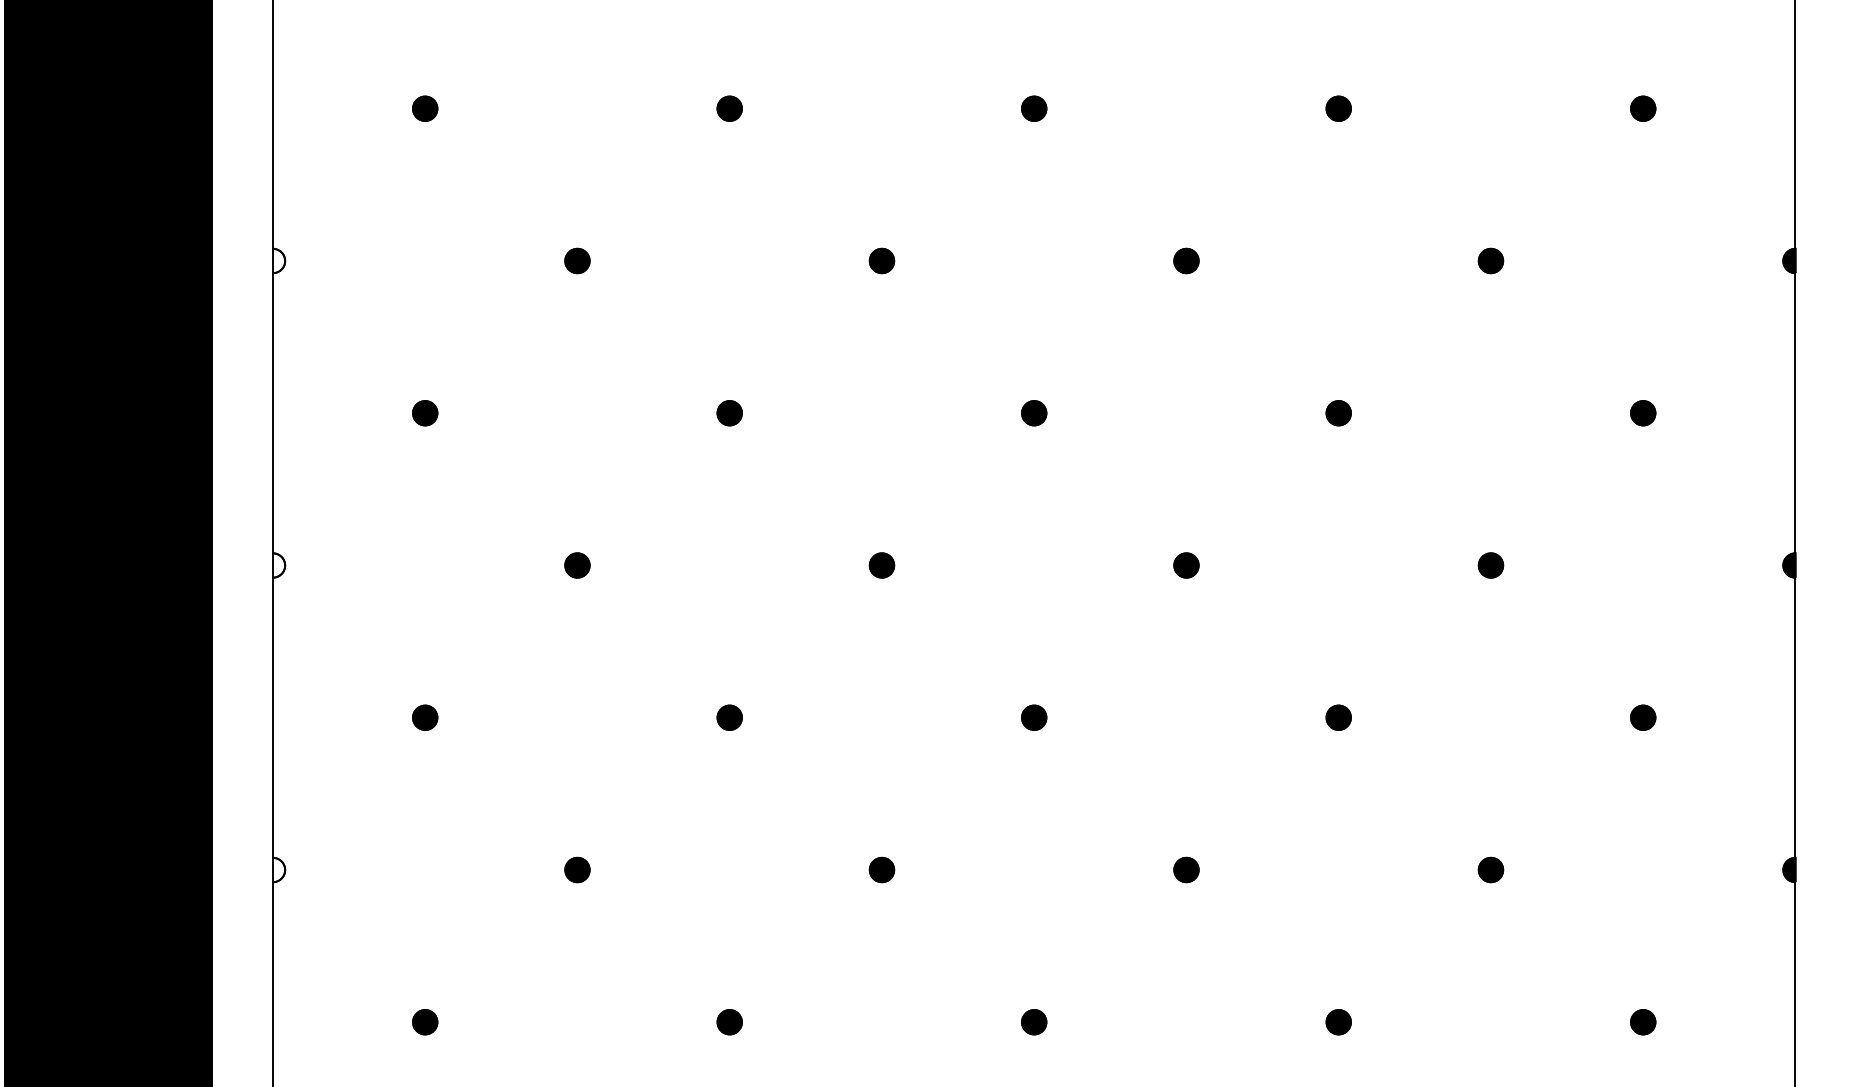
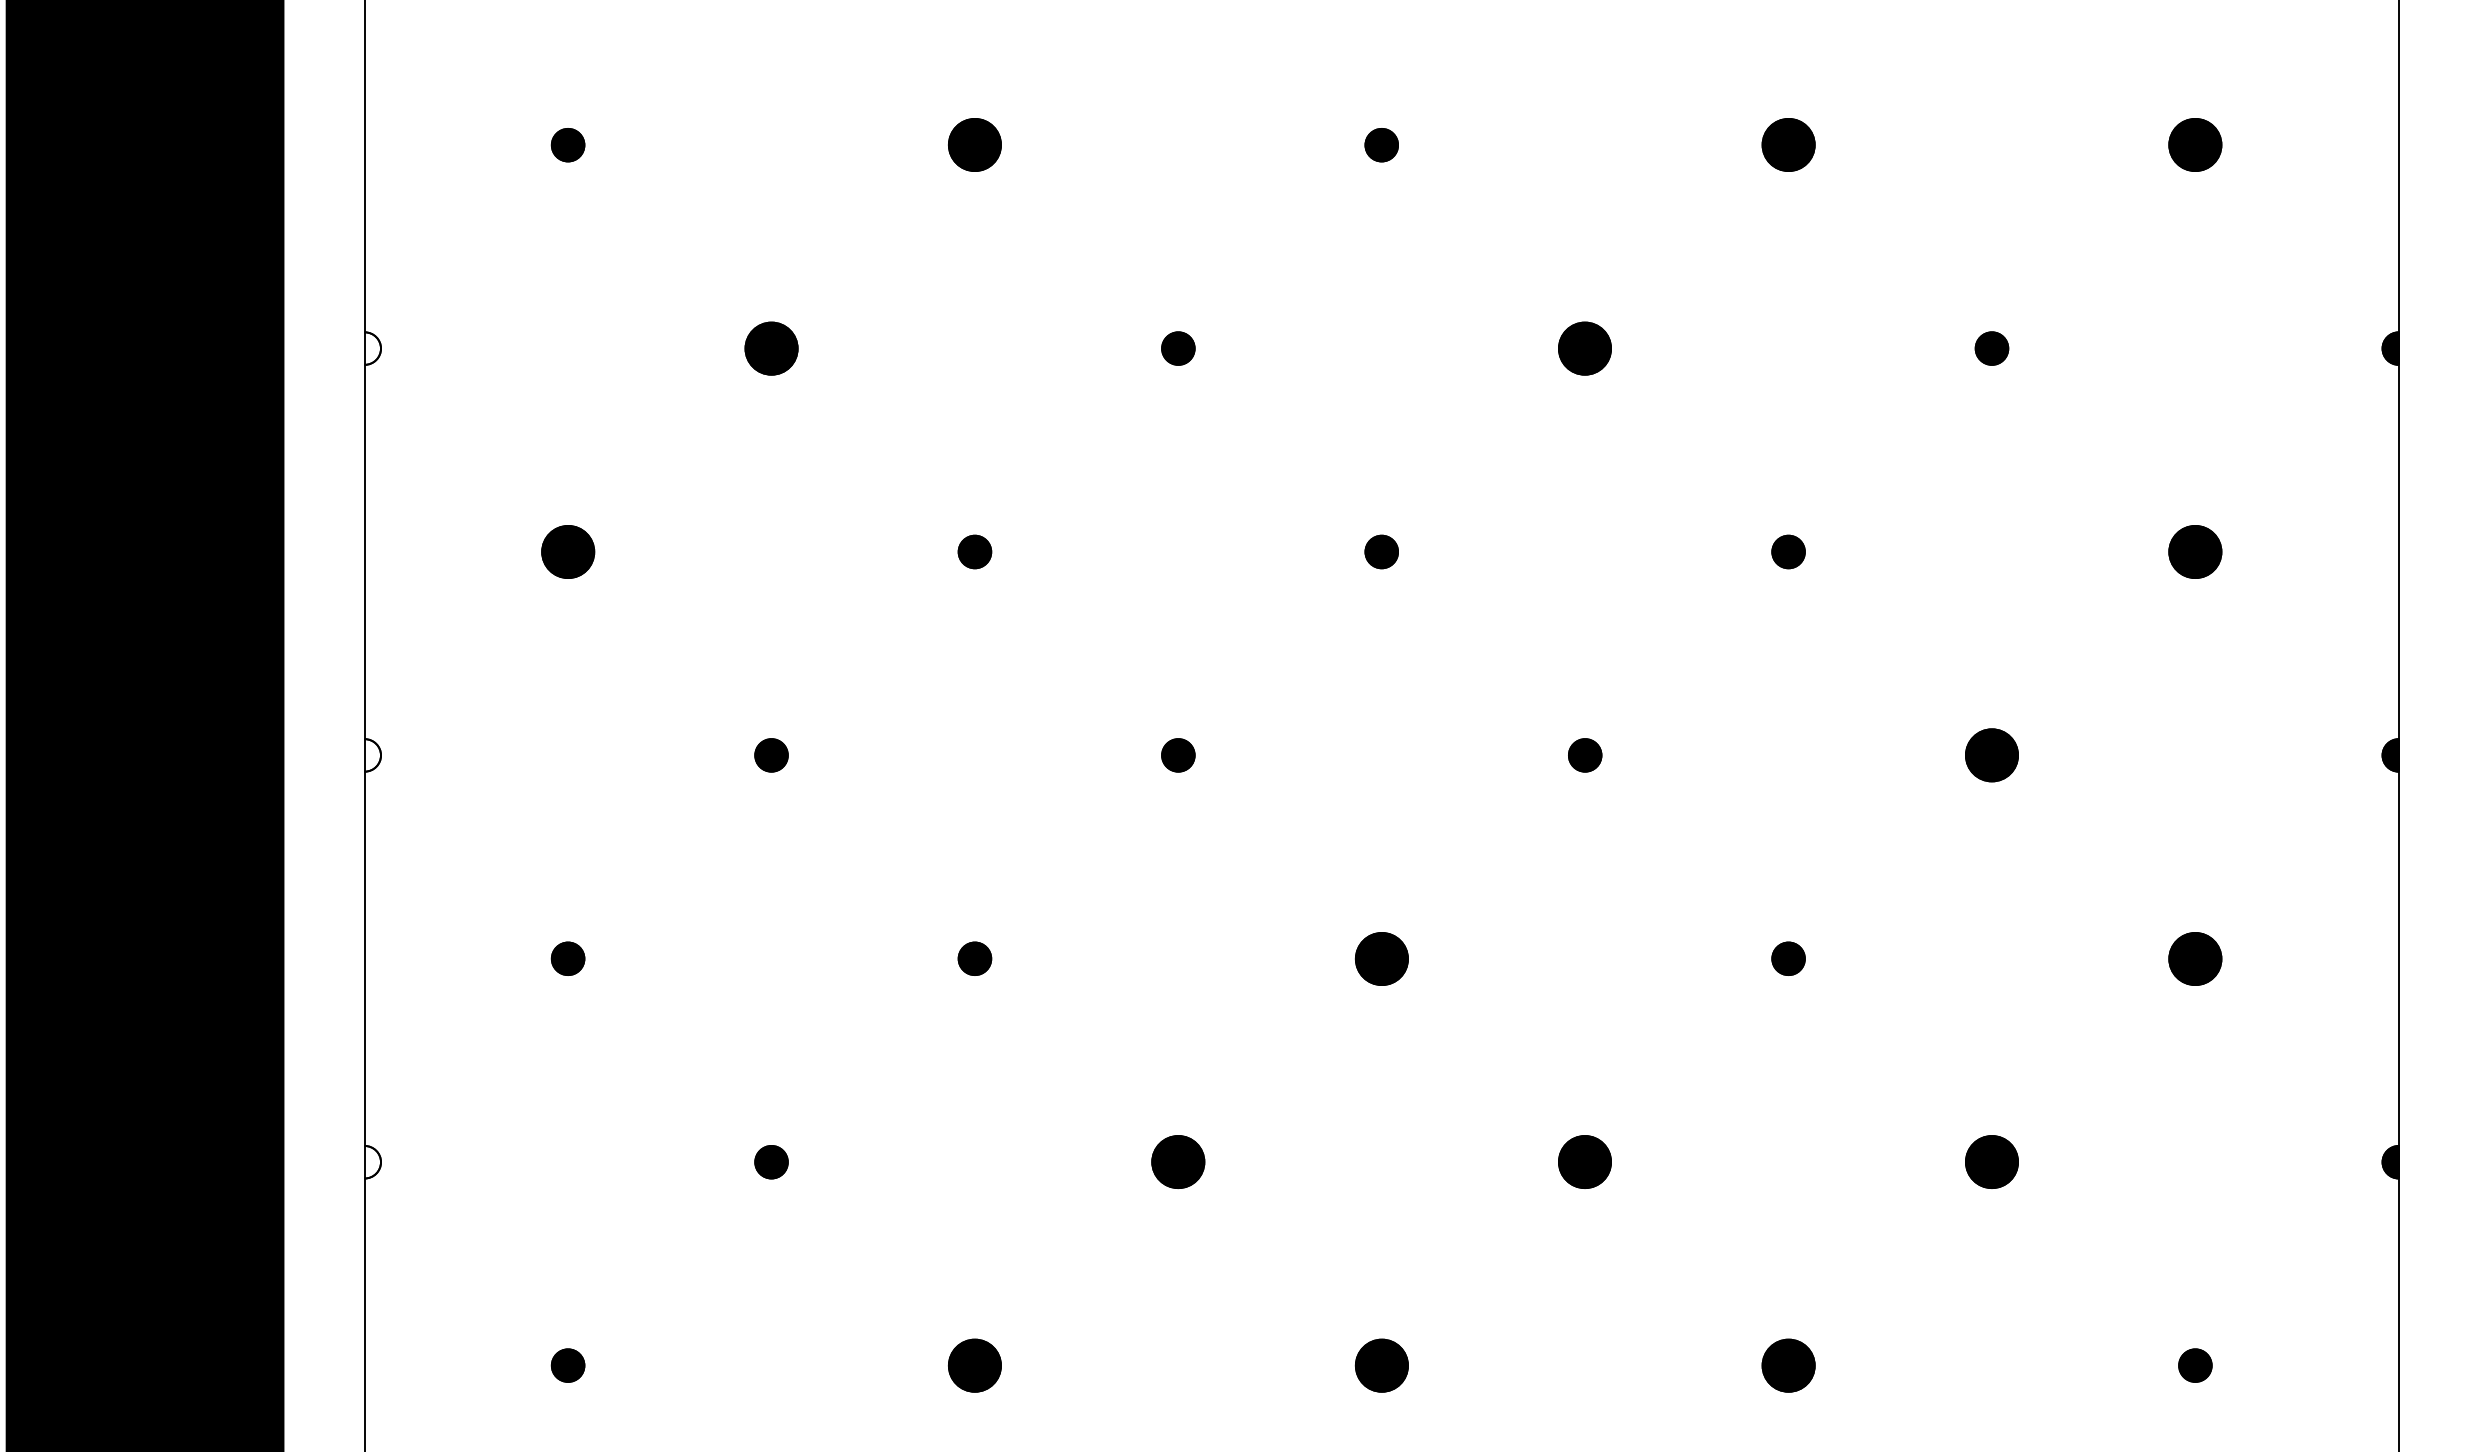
part: (729, 108) -> (974, 145), size x1.6
part: (1338, 108) -> (1788, 145), size x1.6
part: (1643, 108) -> (2195, 145), size x1.6
part: (577, 260) -> (771, 348), size x1.6
part: (1186, 260) -> (1585, 348), size x1.6
part: (424, 412) -> (567, 551), size x1.6
part: (1643, 412) -> (2195, 551), size x1.6
part: (1490, 565) -> (1991, 755), size x1.6
part: (1034, 717) -> (1381, 958), size x1.6
part: (1643, 717) -> (2195, 958), size x1.6
part: (882, 870) -> (1178, 1162), size x1.6
part: (1186, 870) -> (1585, 1162), size x1.6
part: (1490, 870) -> (1991, 1162), size x1.6
part: (729, 1022) -> (974, 1365), size x1.6
part: (1034, 1022) -> (1381, 1365), size x1.6
part: (1338, 1022) -> (1788, 1365), size x1.6

